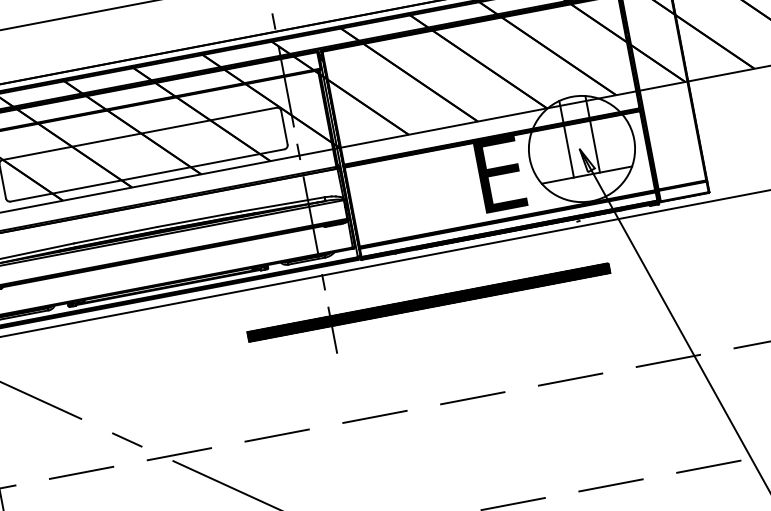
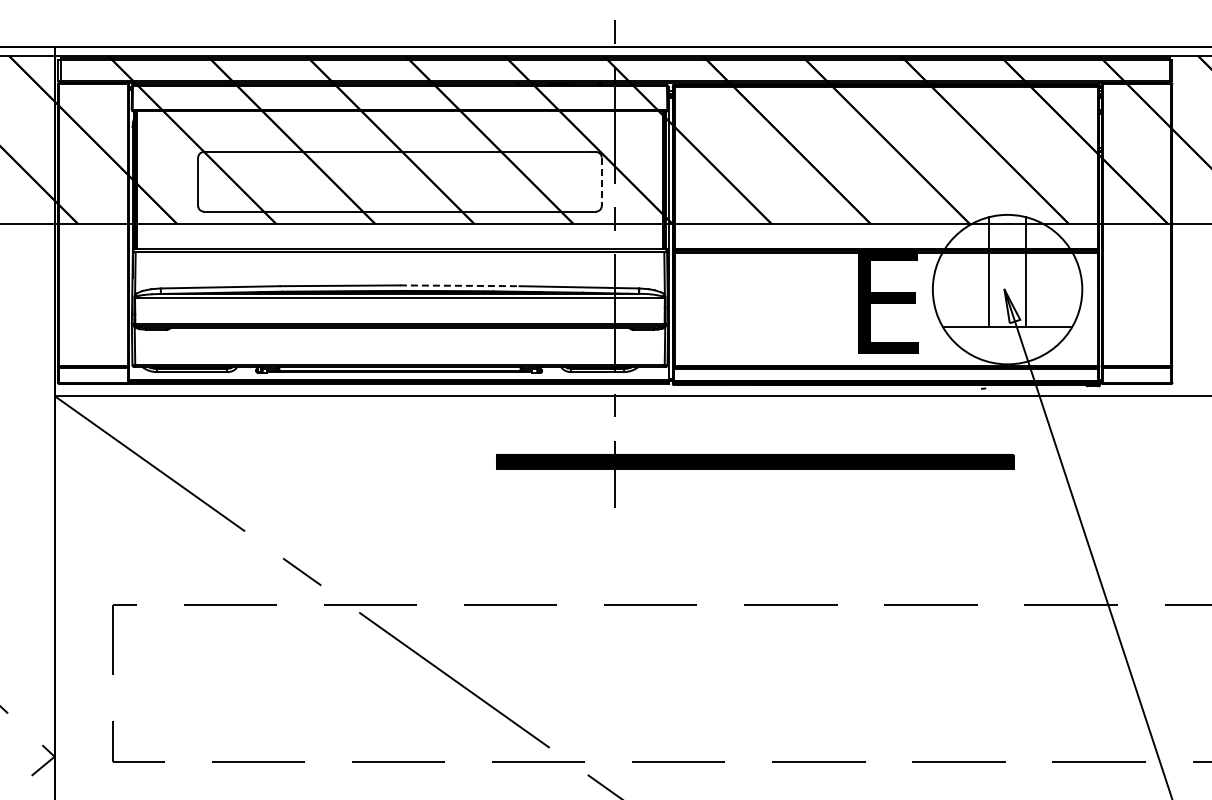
line: (284, 128) -> (601, 182), solid -> dashed
line: (198, 219) -> (459, 285), solid -> dashed

